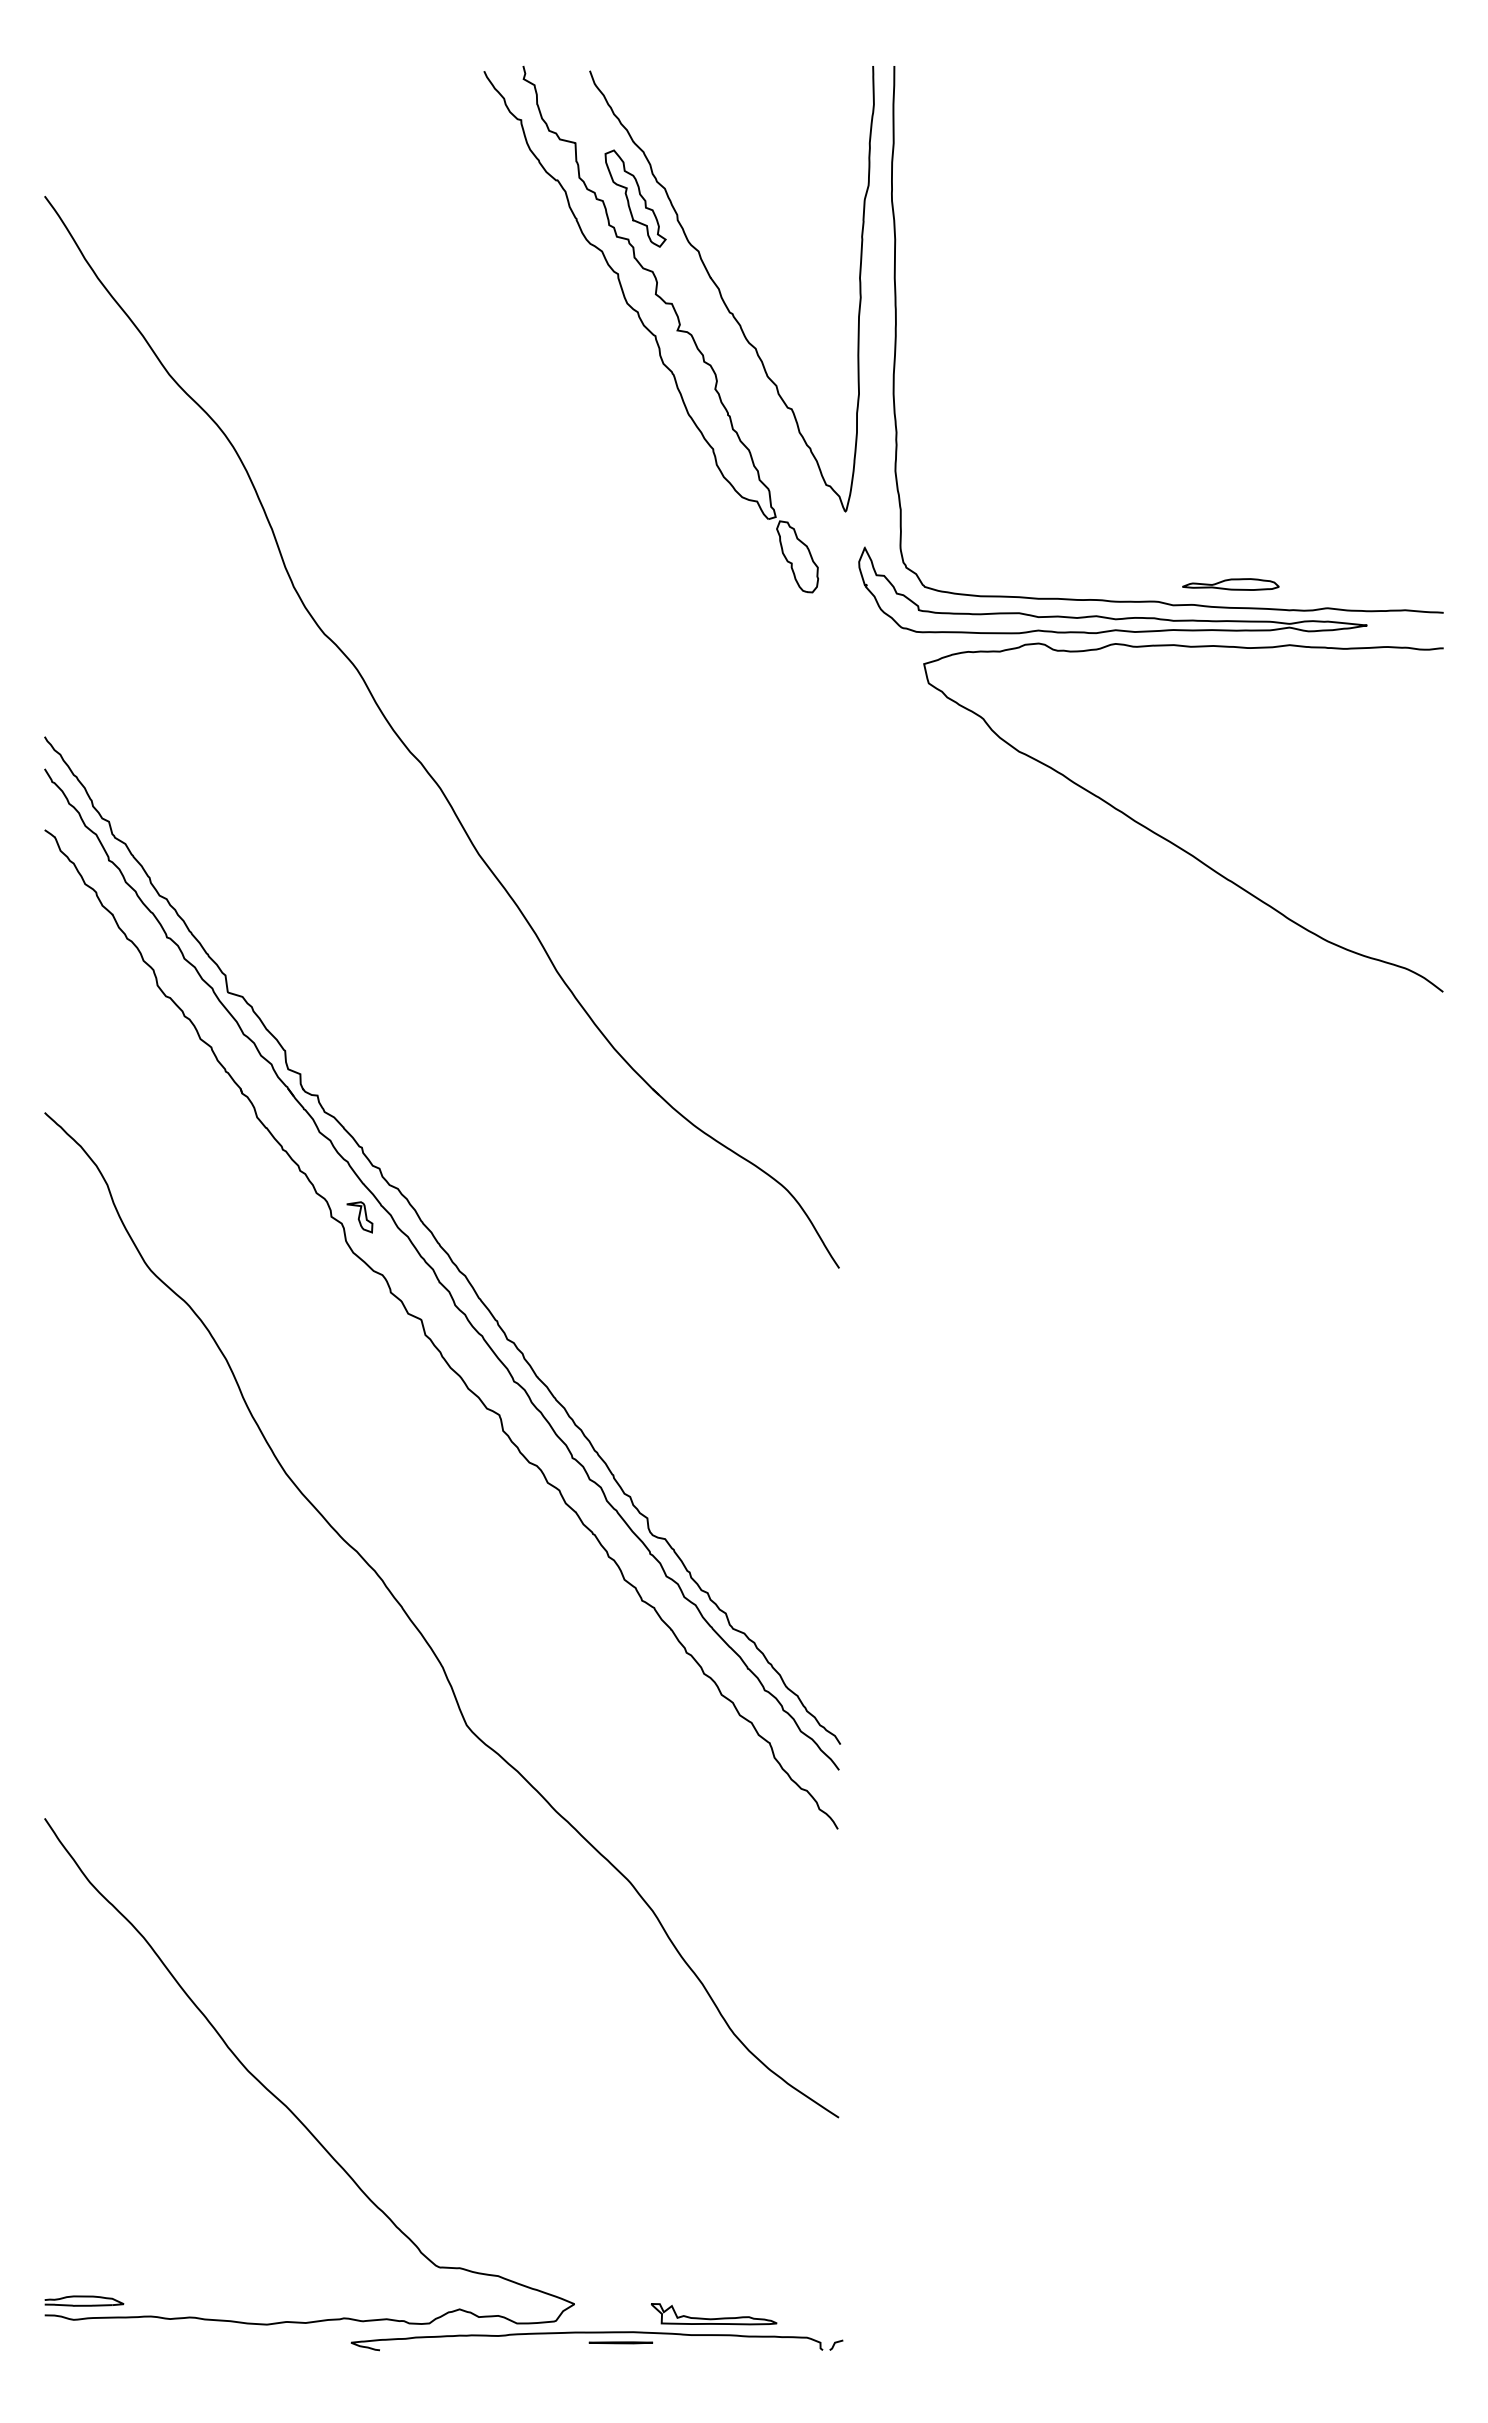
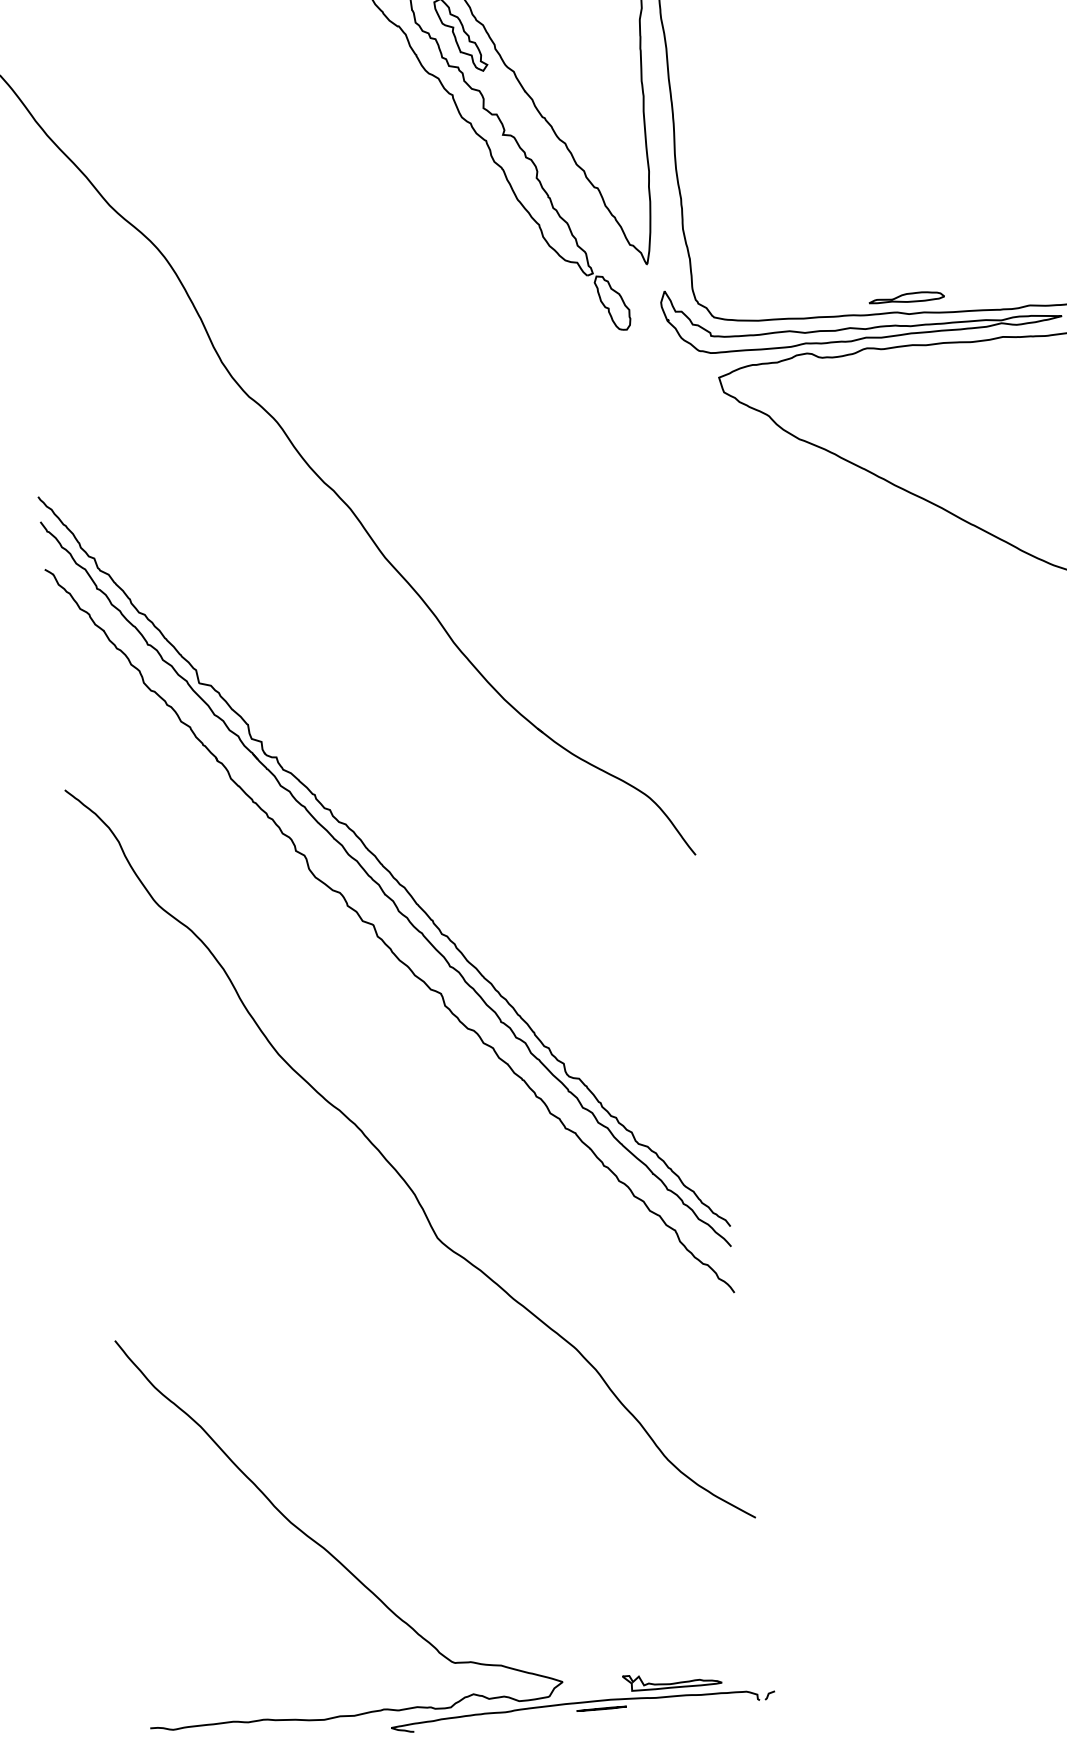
part: (1230, 584) -> (906, 298), moved
part: (359, 1217) -> (317, 849), removed
part: (84, 2300) -> (180, 1713), removed

